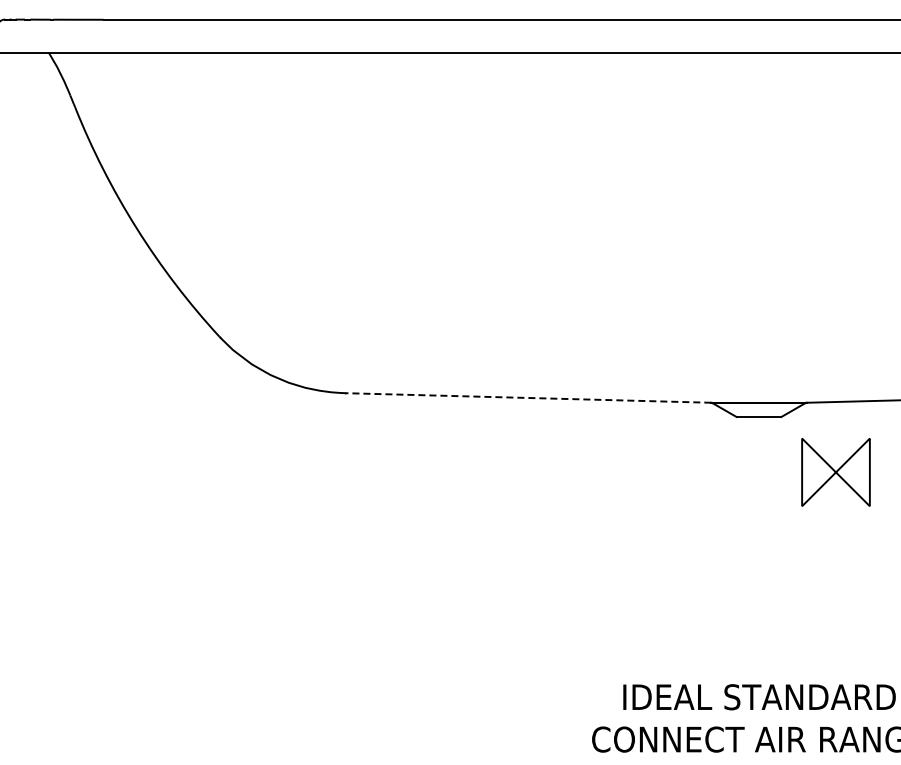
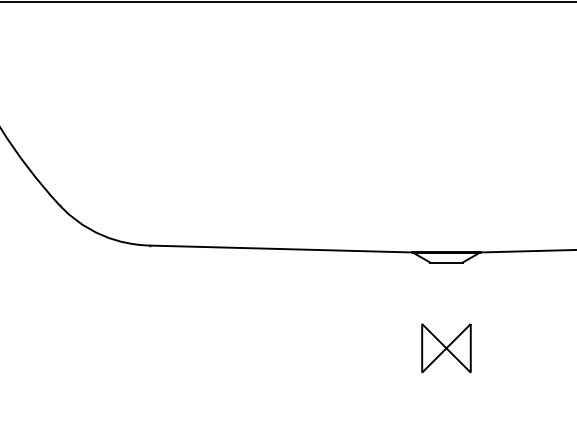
line: (527, 397) -> (280, 248), dashed -> solid
part: (835, 472) -> (446, 348), moved

